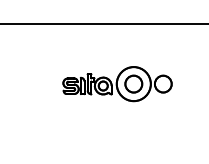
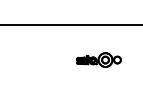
part: (116, 83) -> (98, 59), size x0.7

